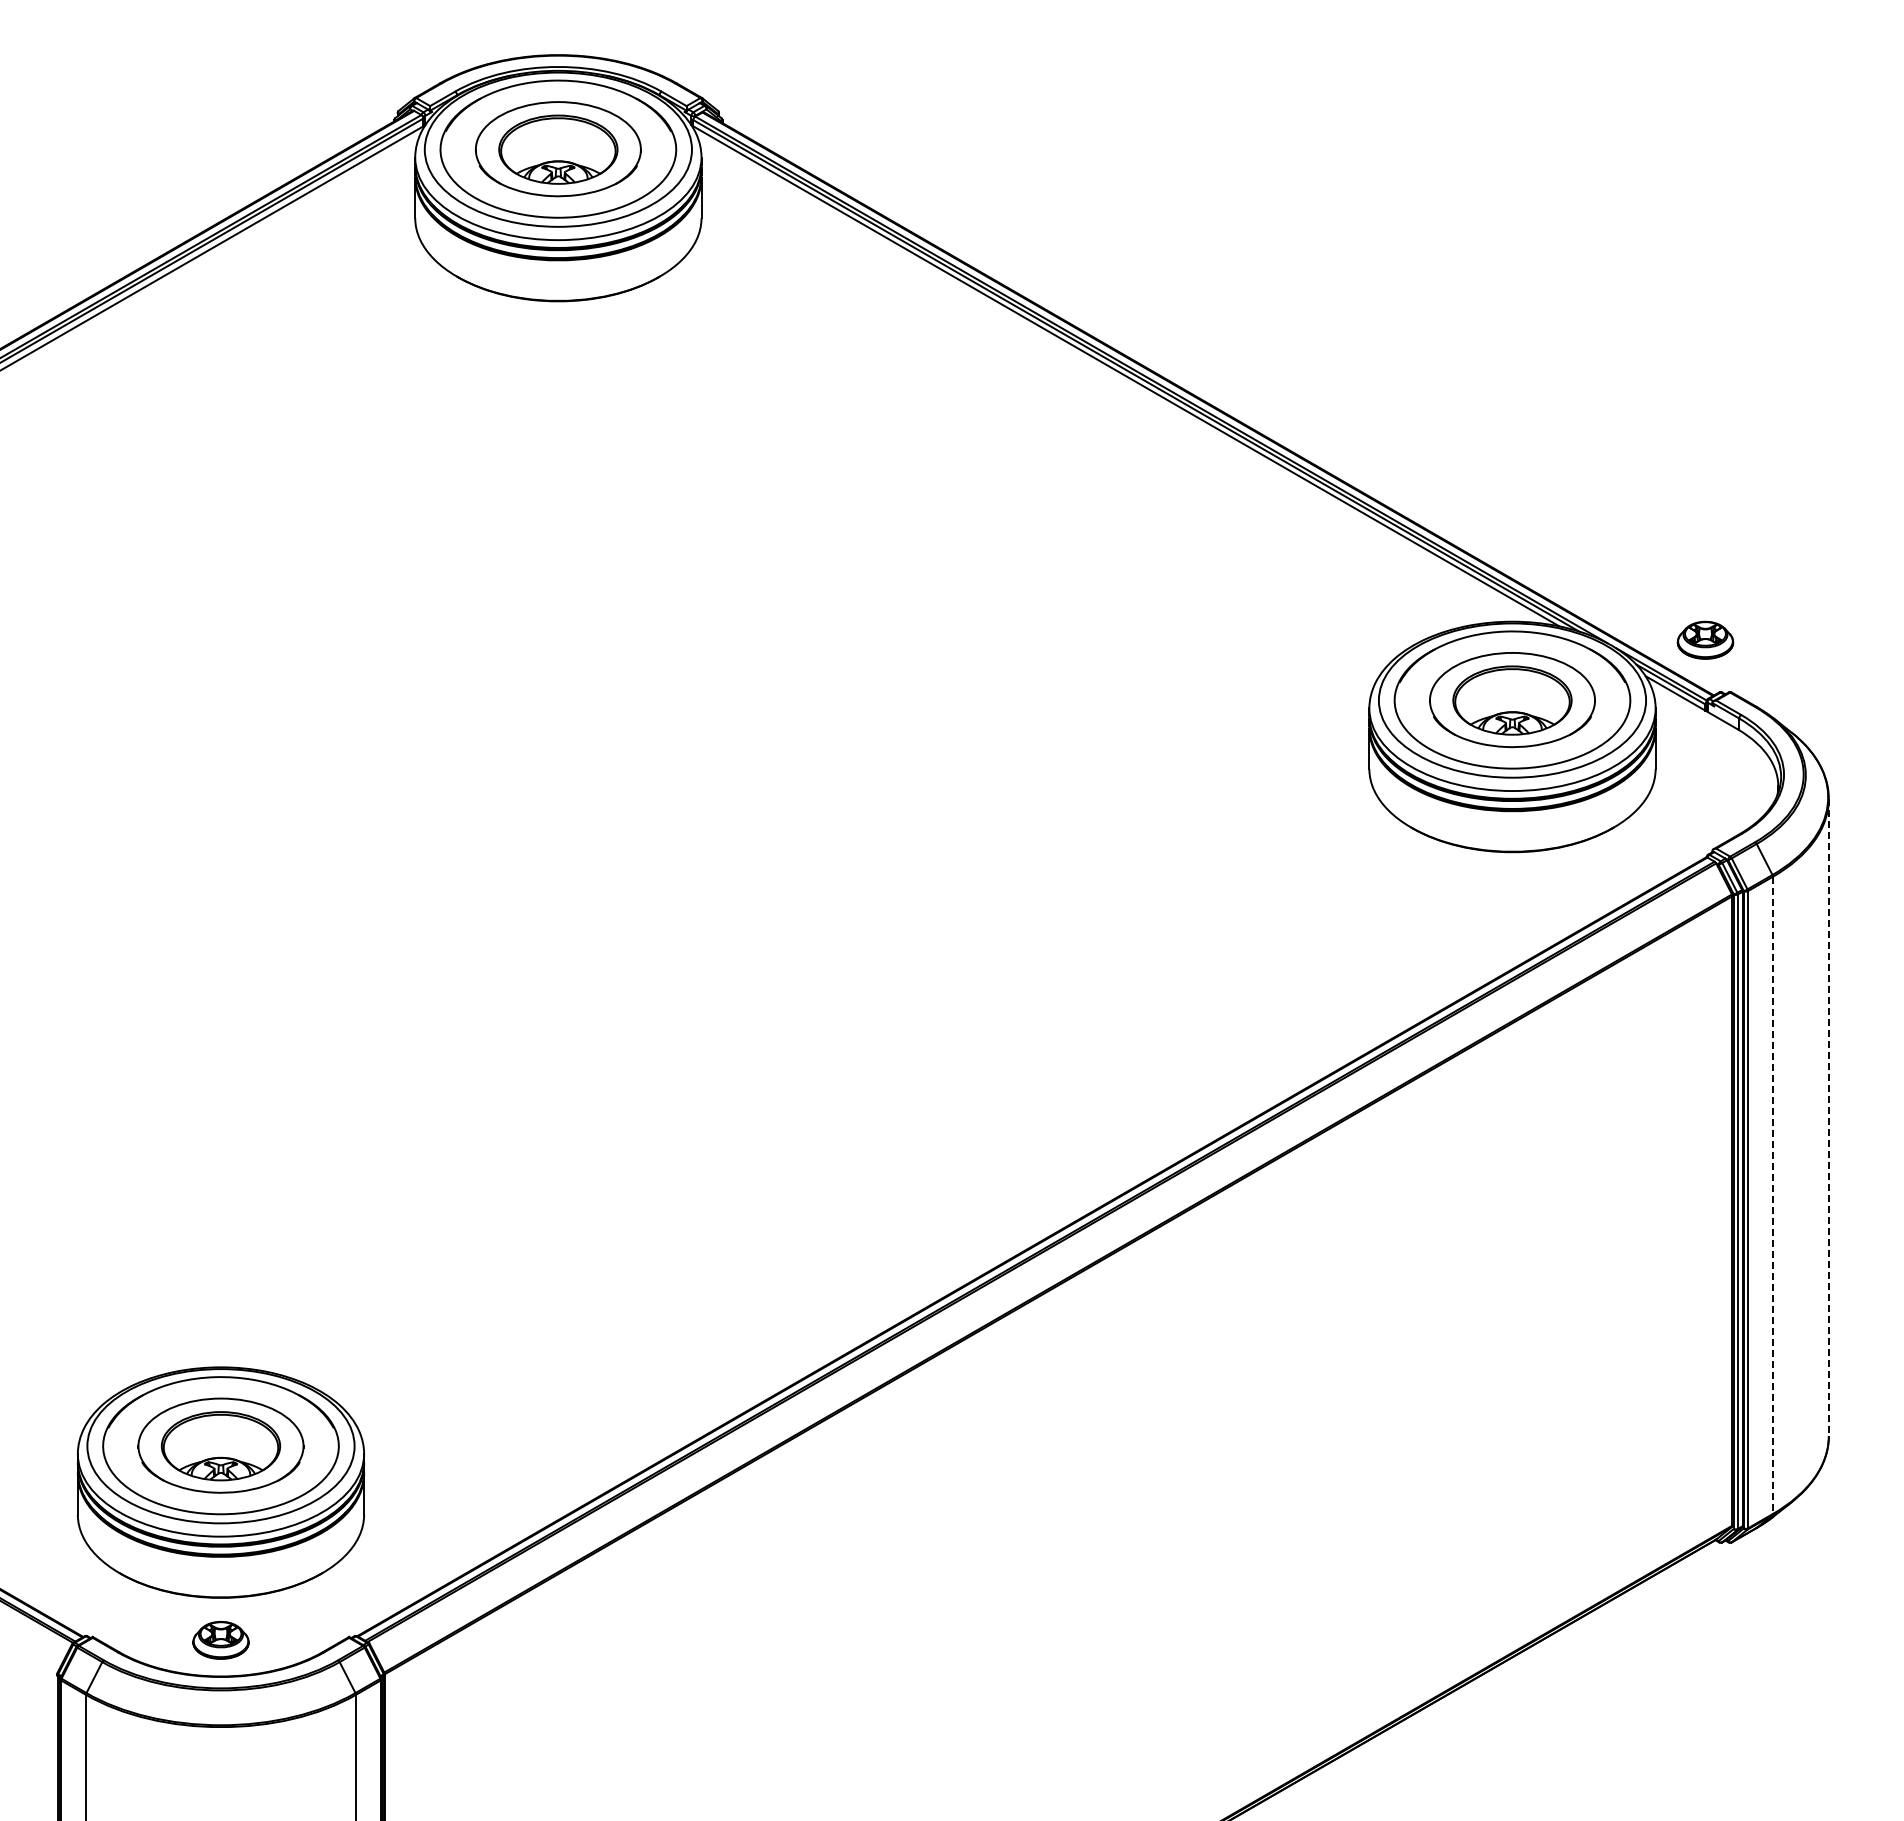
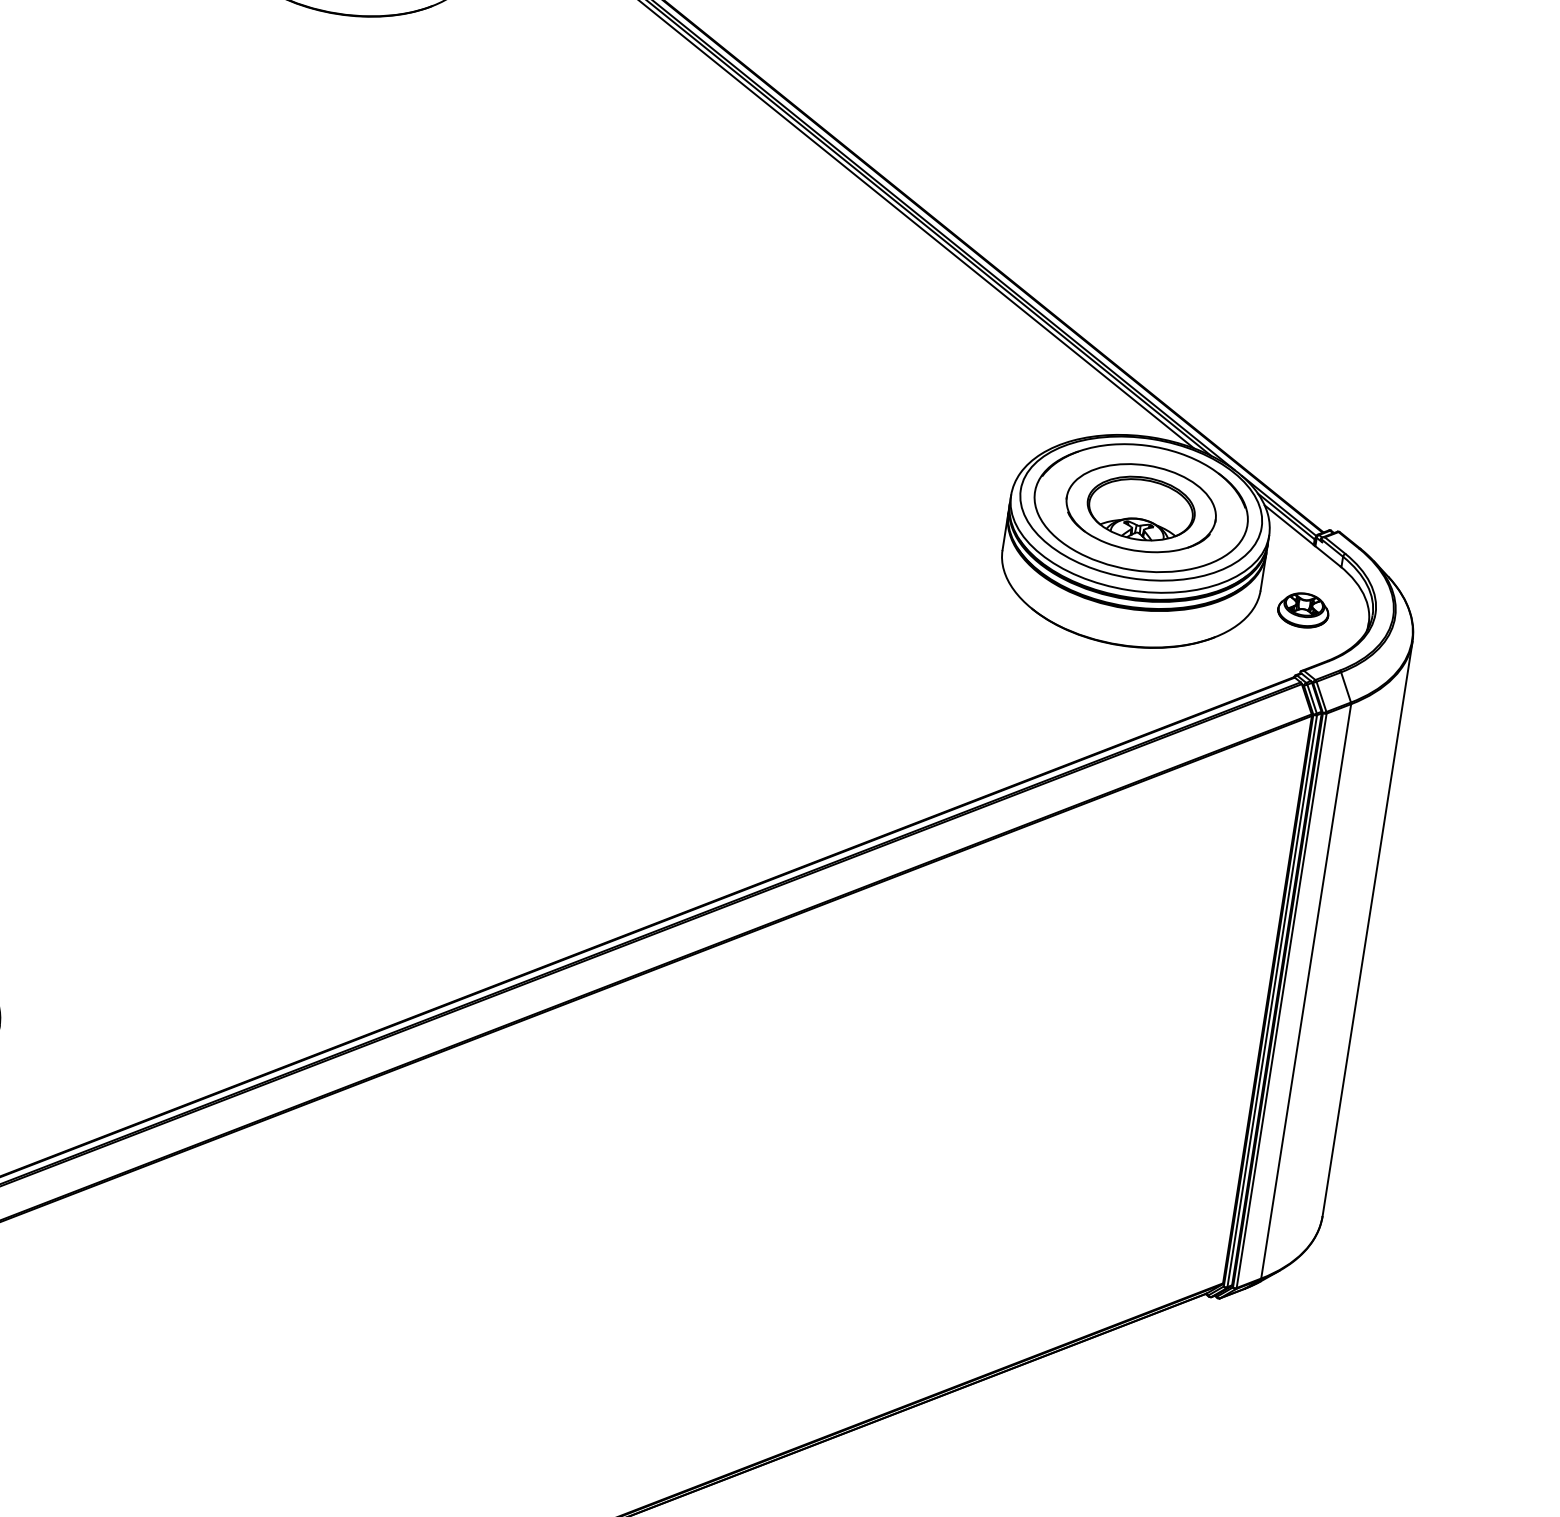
part: (1705, 639) -> (1303, 609), moved
line: (1828, 1117) -> (1367, 929), dashed -> solid
line: (1772, 1195) -> (1305, 991), dashed -> solid

